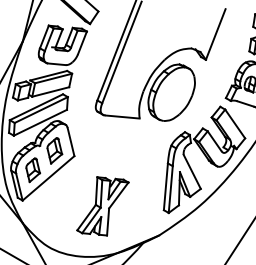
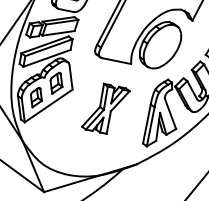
part: (102, 206) -> (105, 108), moved

